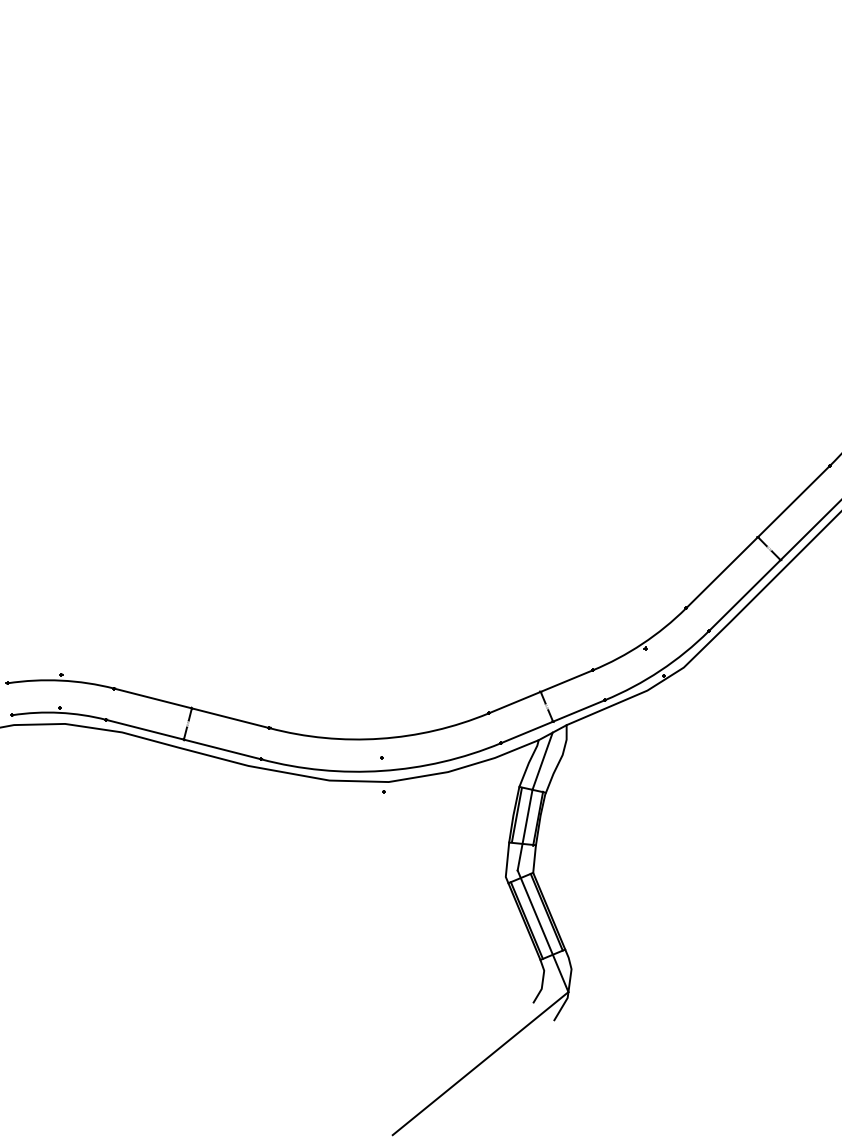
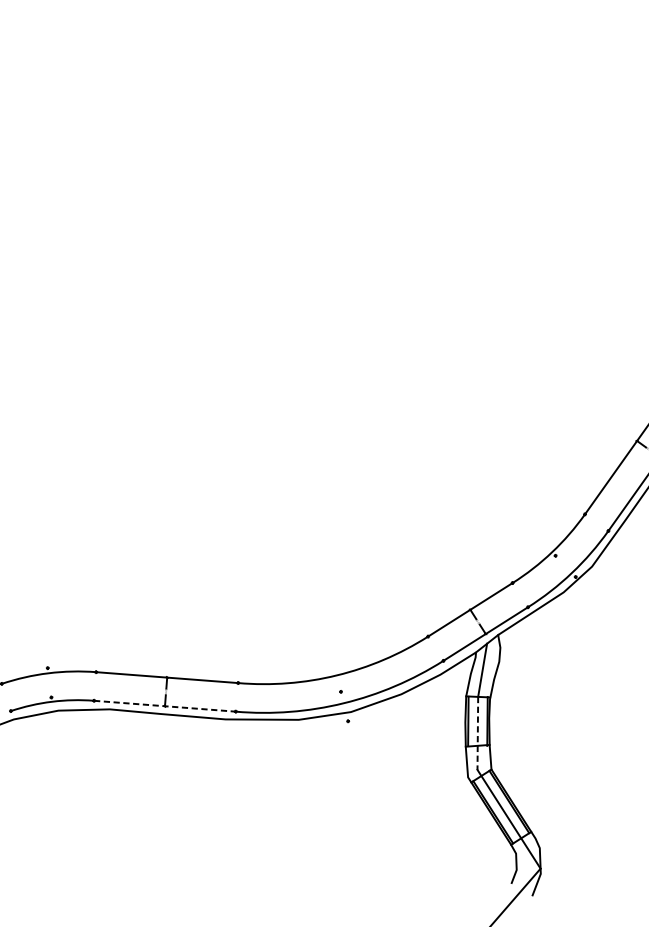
line: (183, 739) -> (164, 706), solid -> dashed
line: (525, 830) -> (478, 733), solid -> dashed

